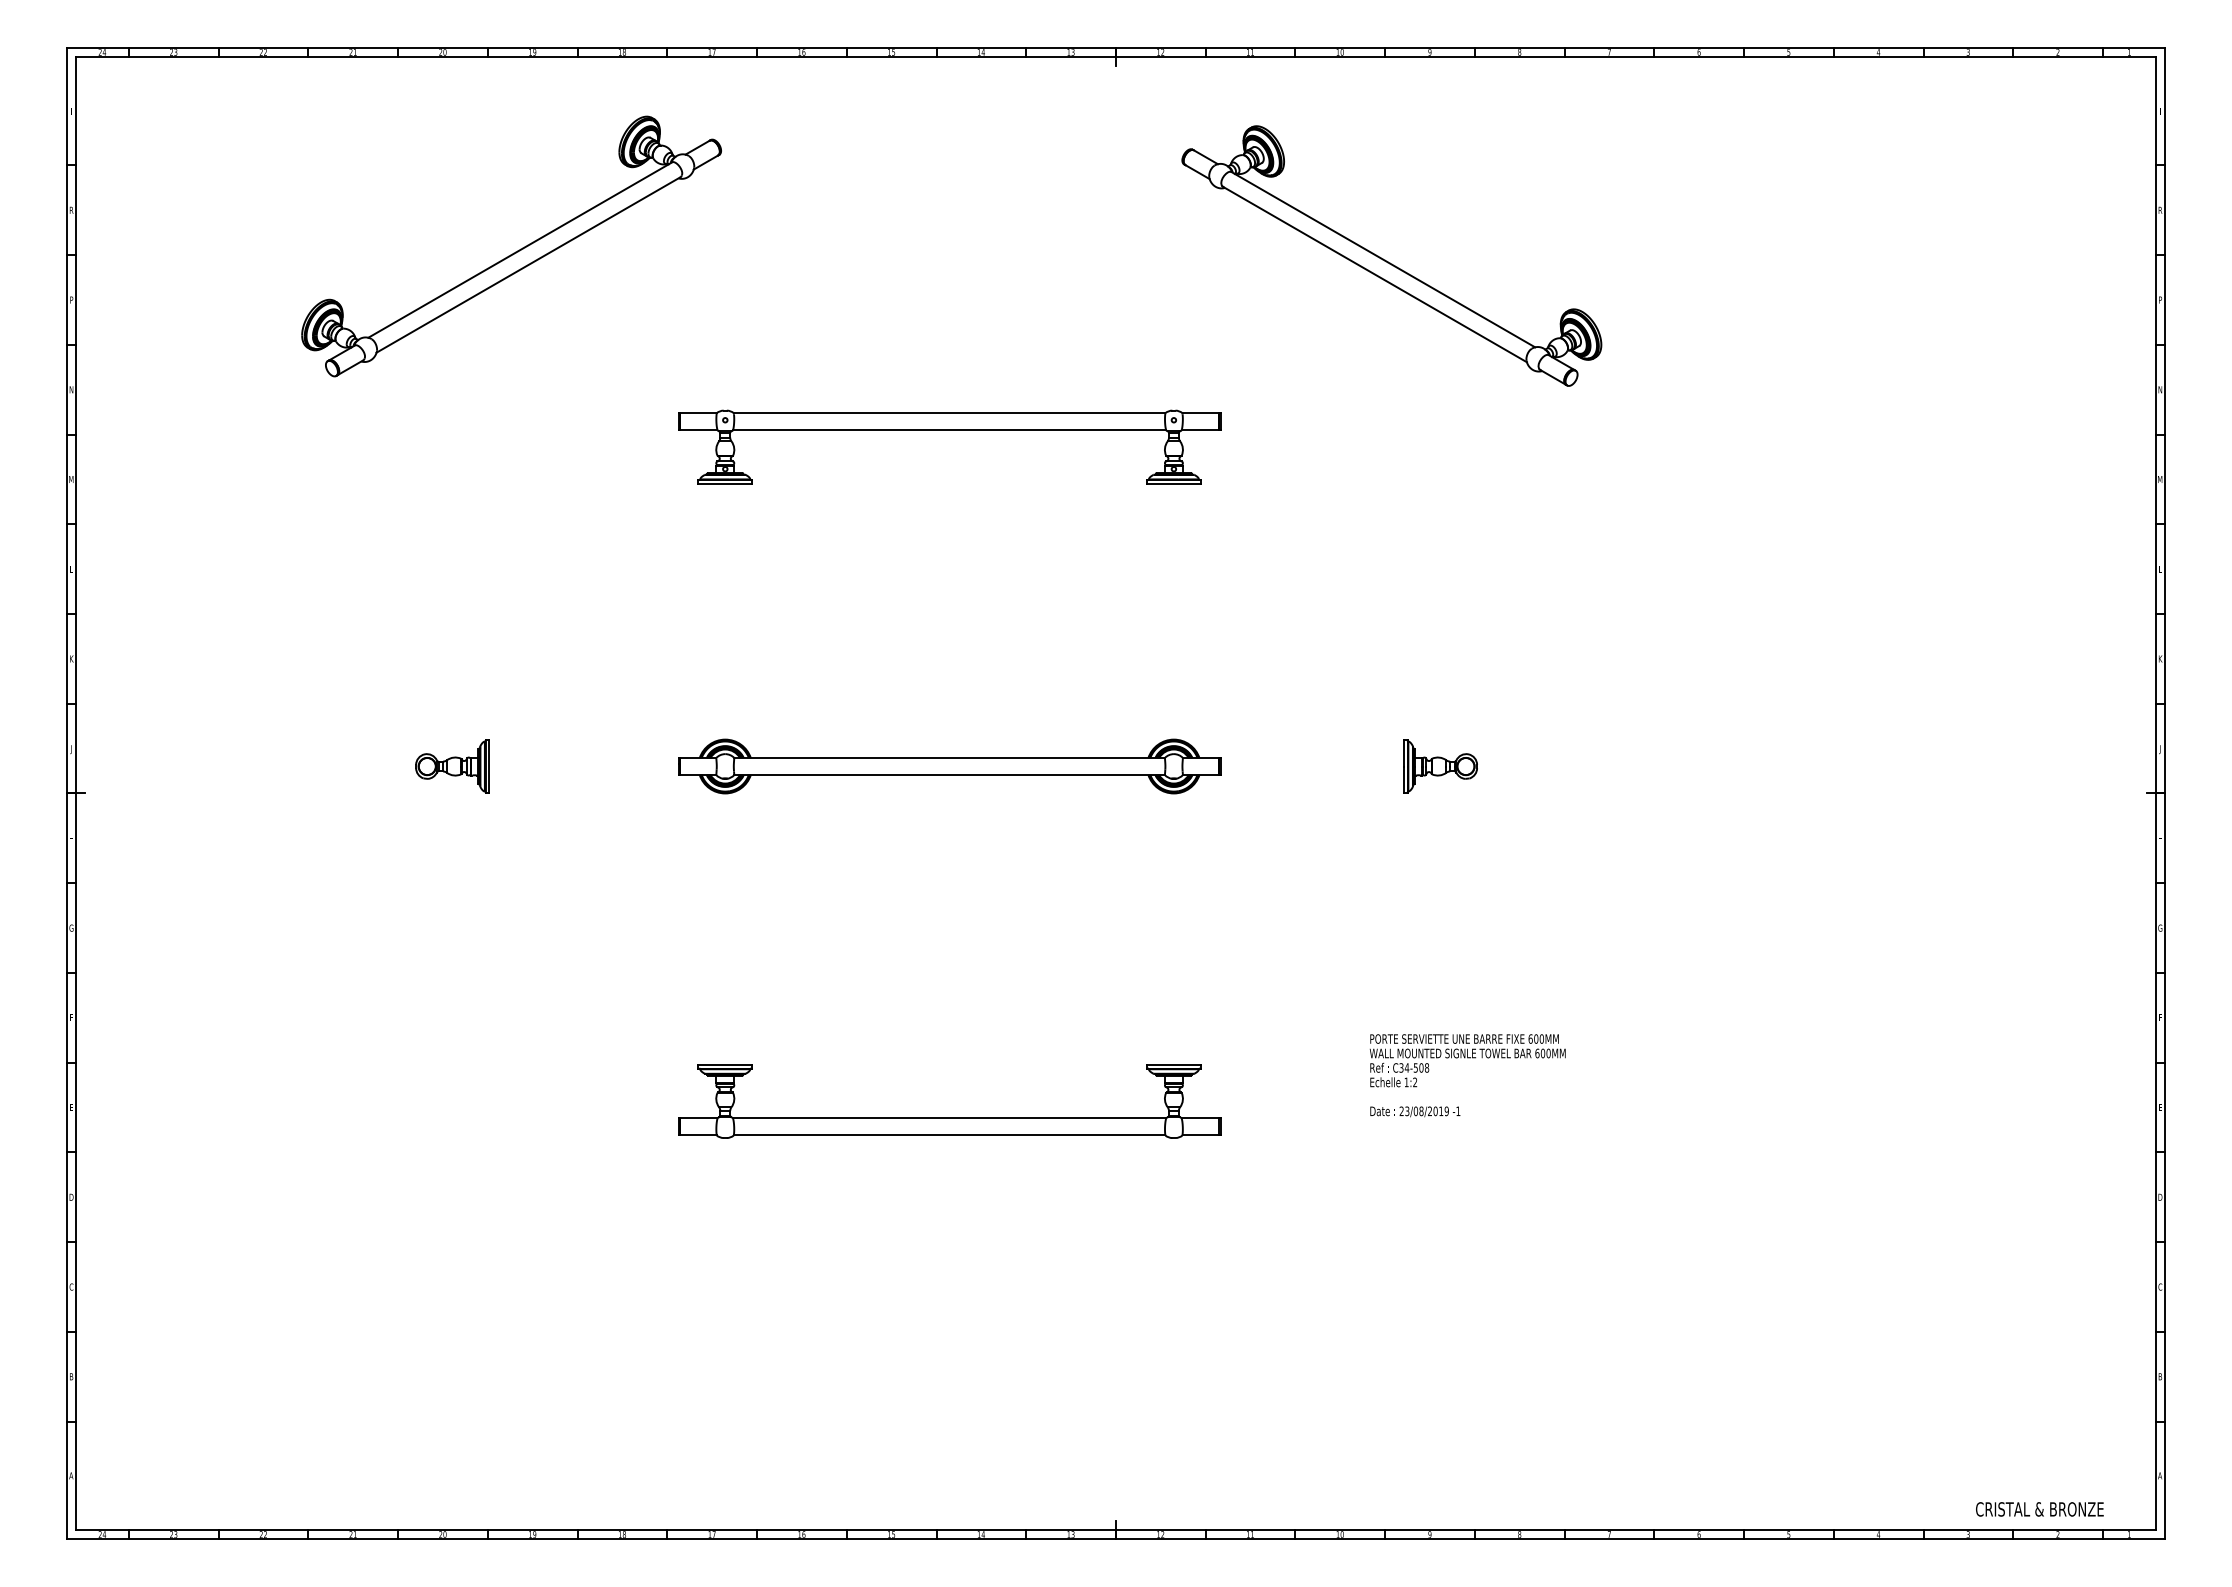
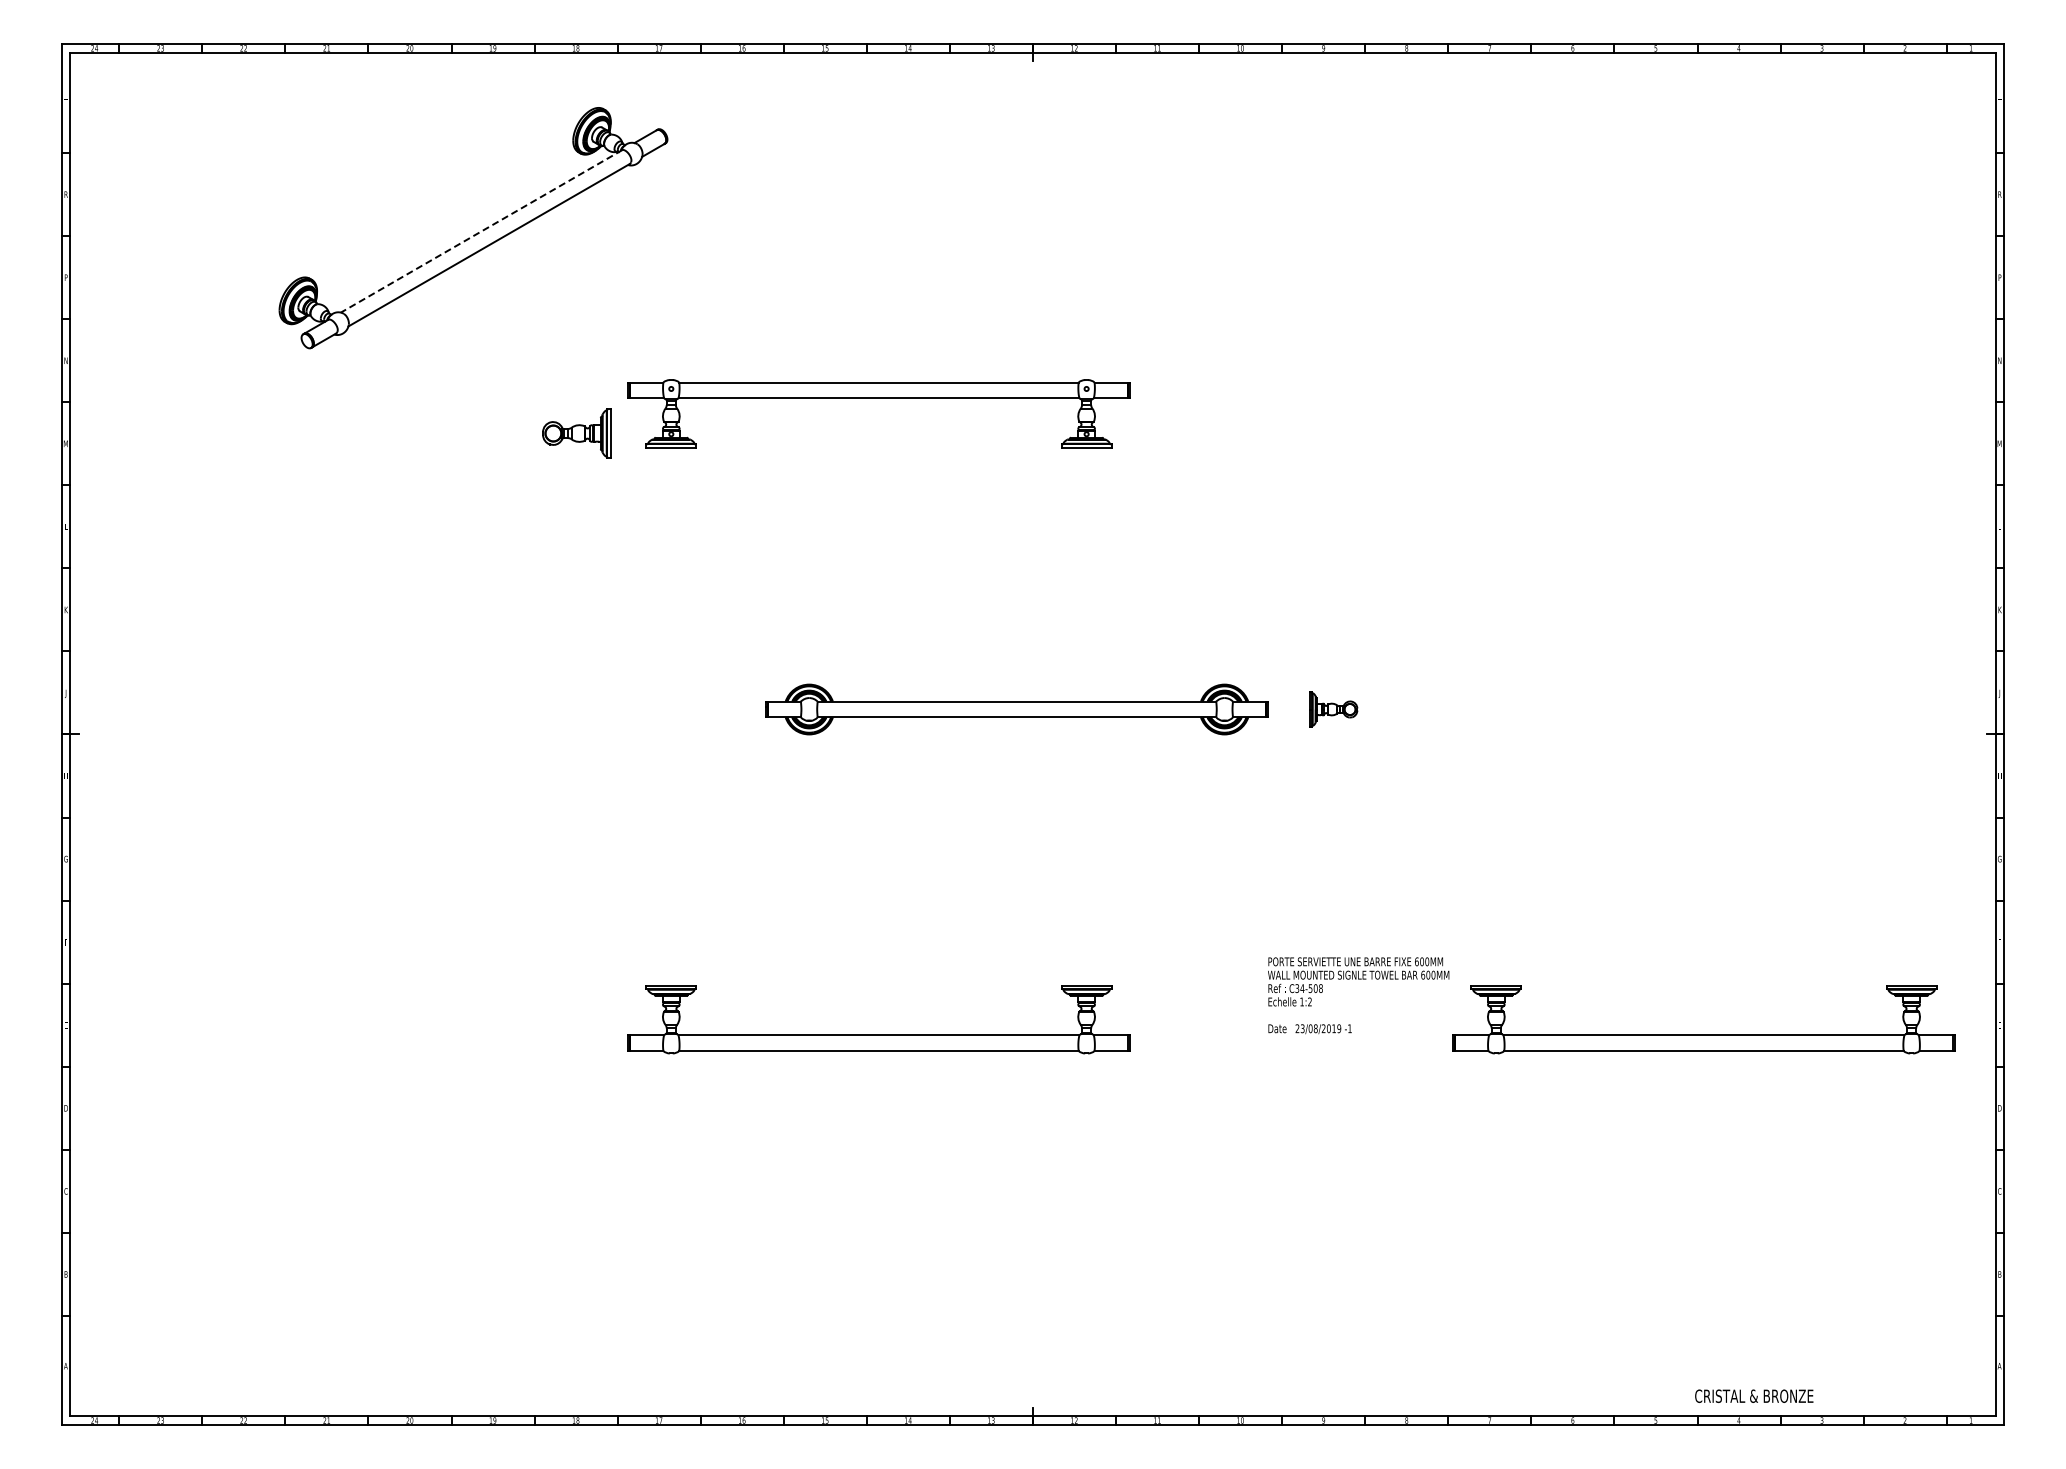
line: (520, 250) -> (481, 231), solid -> dashed
part: (1389, 262) -> (1286, 242), removed
part: (452, 766) -> (576, 433), moved
part: (949, 766) -> (1016, 709), moved
part: (1440, 766) -> (1333, 709), size x0.7
part: (1840, 1117) -> (1703, 1034), added
text: (2040, 1508) -> (1754, 1395), moved

